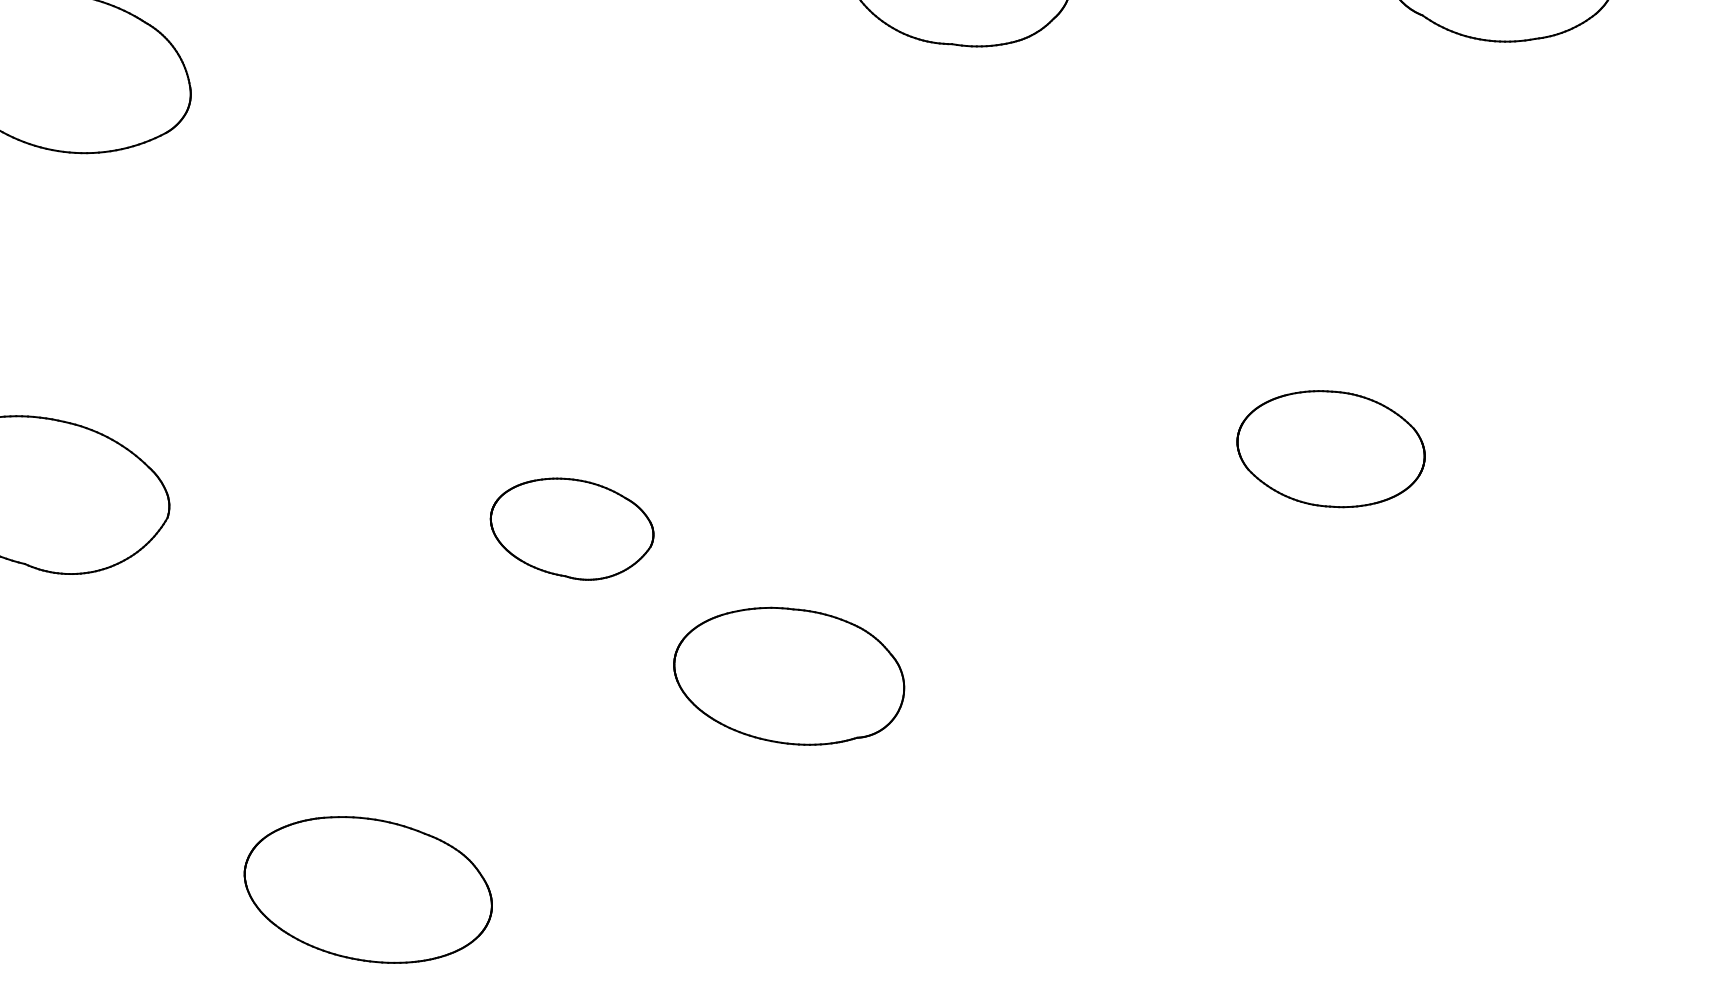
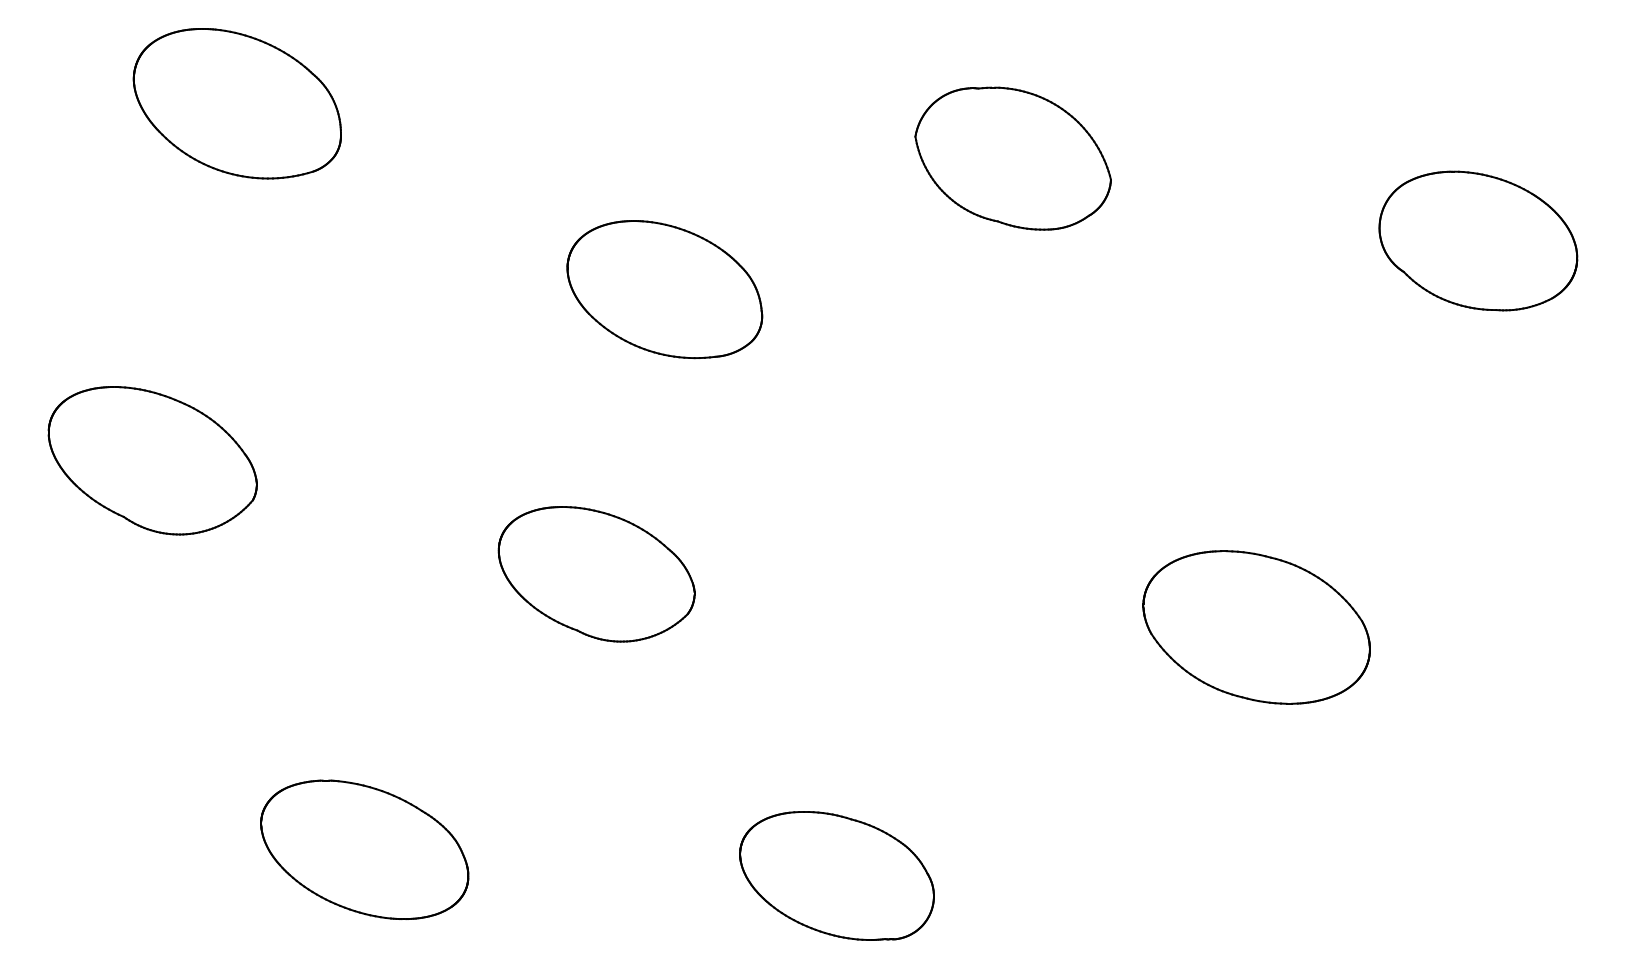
part: (588, 191) -> (664, 289), added
part: (1330, 449) -> (1256, 627), size x1.43
part: (572, 529) -> (596, 574), size x1.43
part: (788, 676) -> (836, 875), moved

